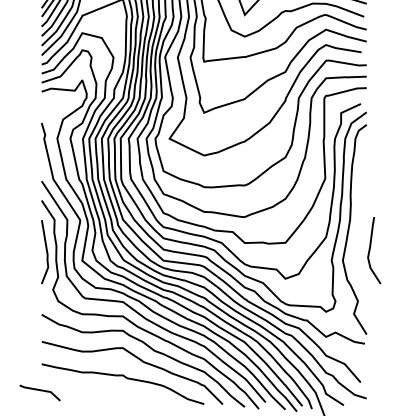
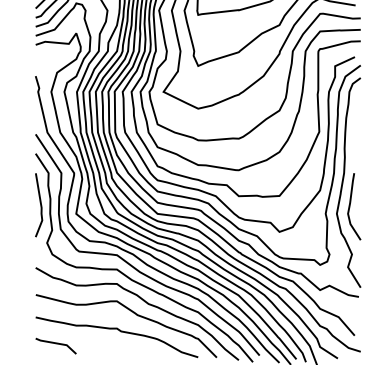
curve: (370, 250) -> (350, 206), moved
line: (40, 391) -> (56, 344), moved

